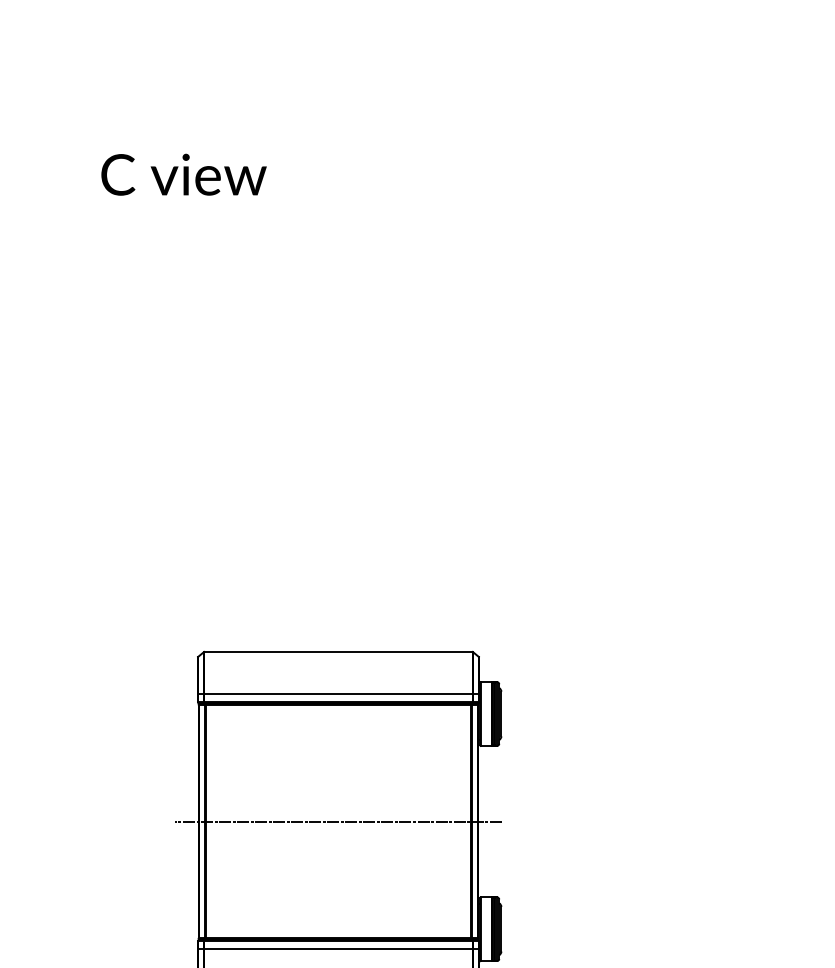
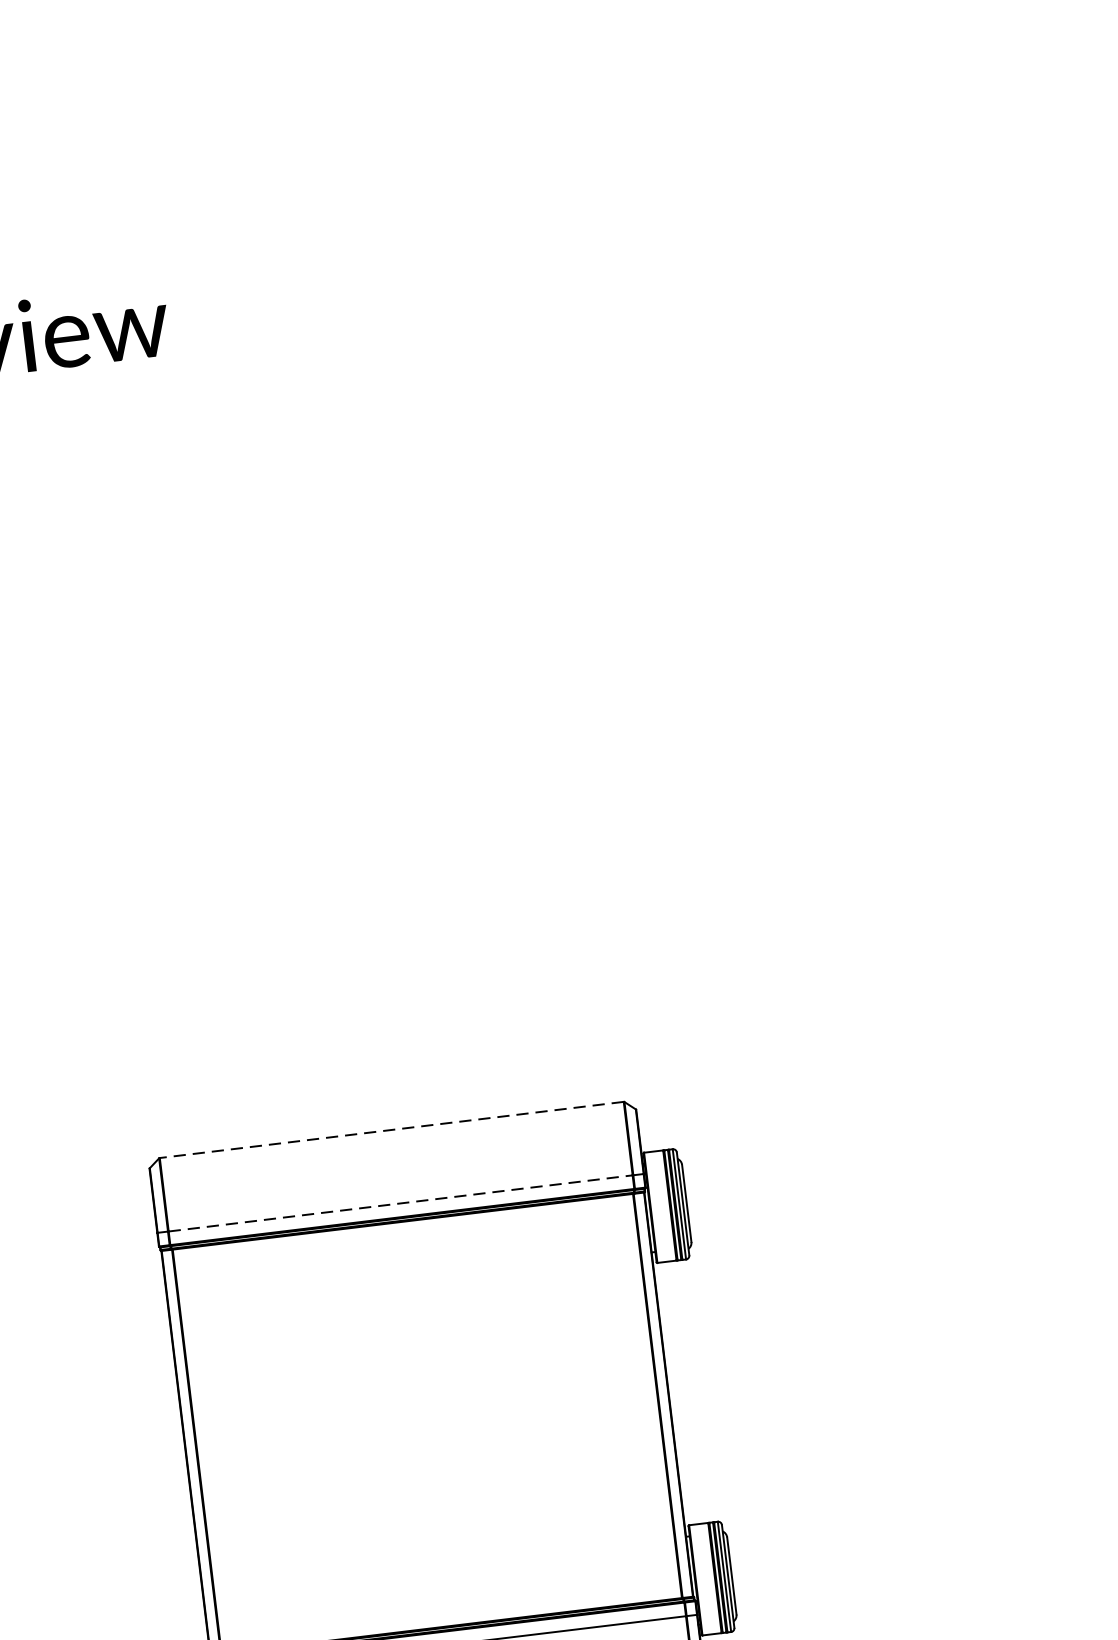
line: (337, 651) -> (389, 1129), solid -> dashed
line: (338, 694) -> (400, 1203), solid -> dashed
line: (338, 821) -> (427, 1423), removed

